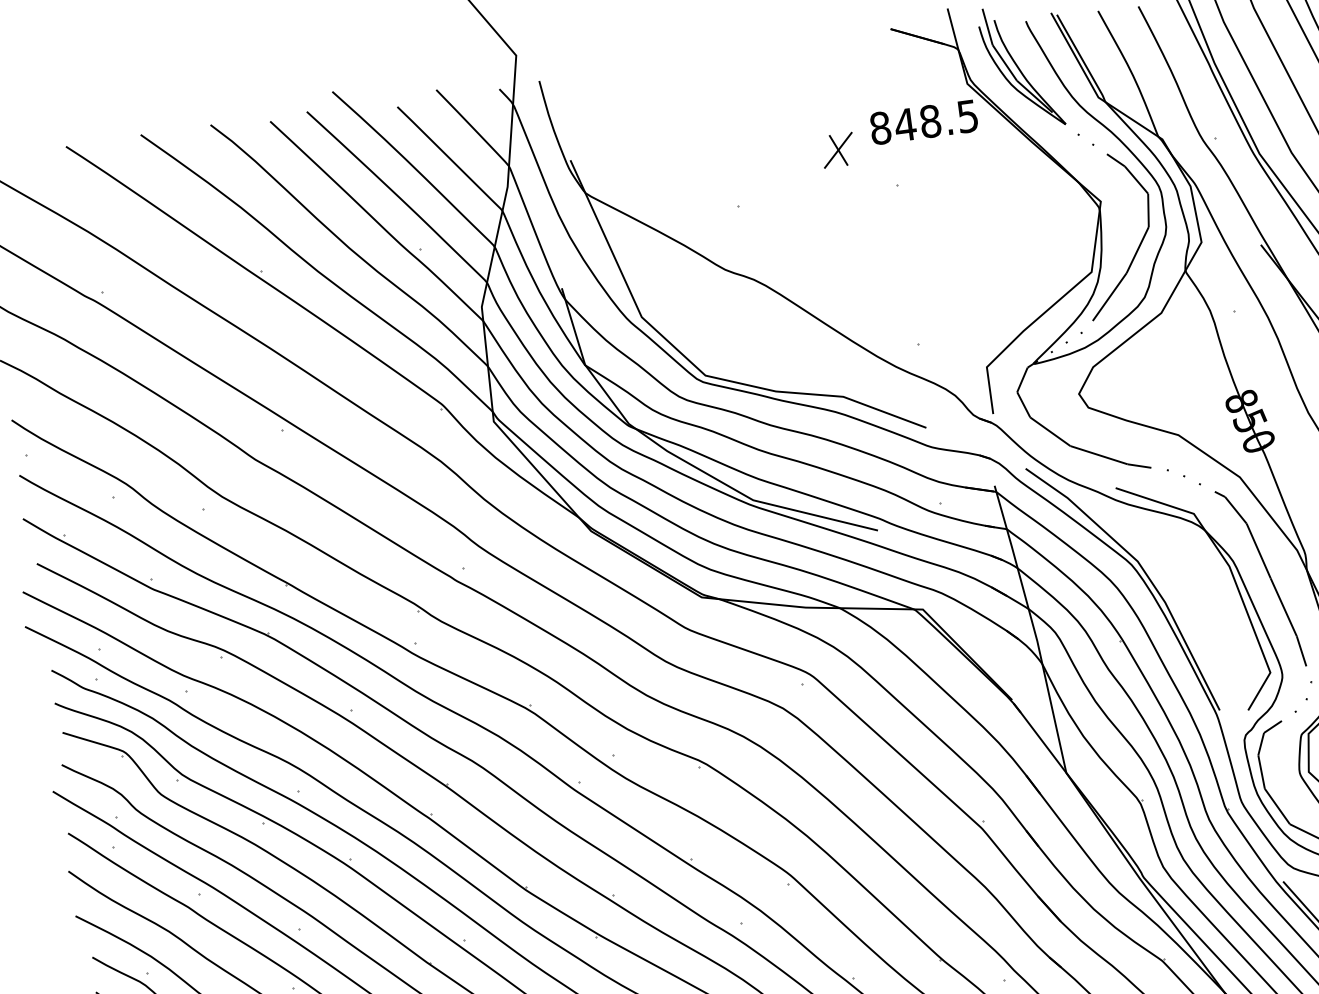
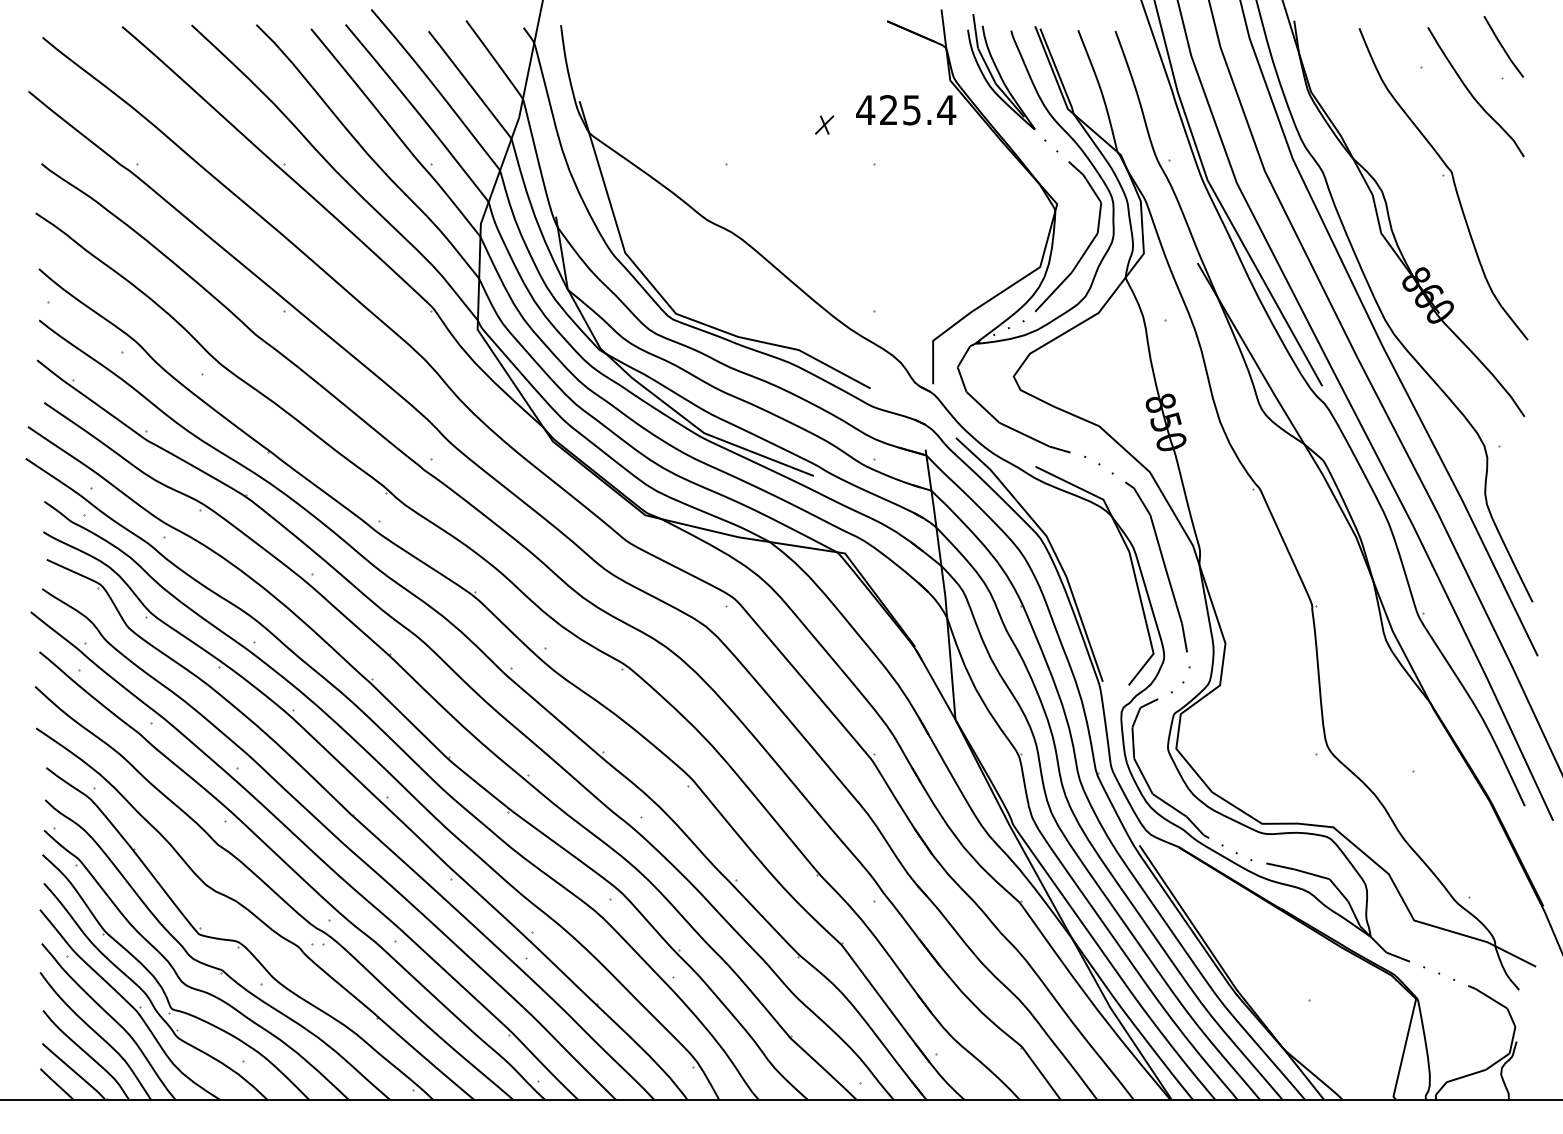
text: (924, 122) -> (906, 110), 848.5 -> 425.4
part: (838, 149) -> (824, 124), size x0.6

